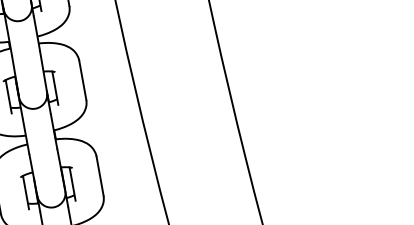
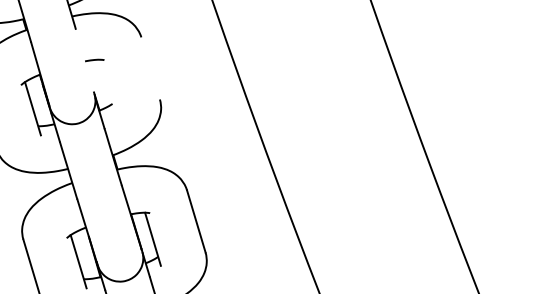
line: (43, 70) -> (84, 59), removed
line: (82, 79) -> (150, 67), removed
line: (55, 87) -> (107, 85), removed

